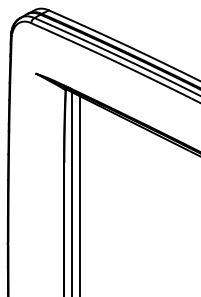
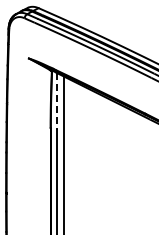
line: (72, 128) -> (57, 101), solid -> dashed

